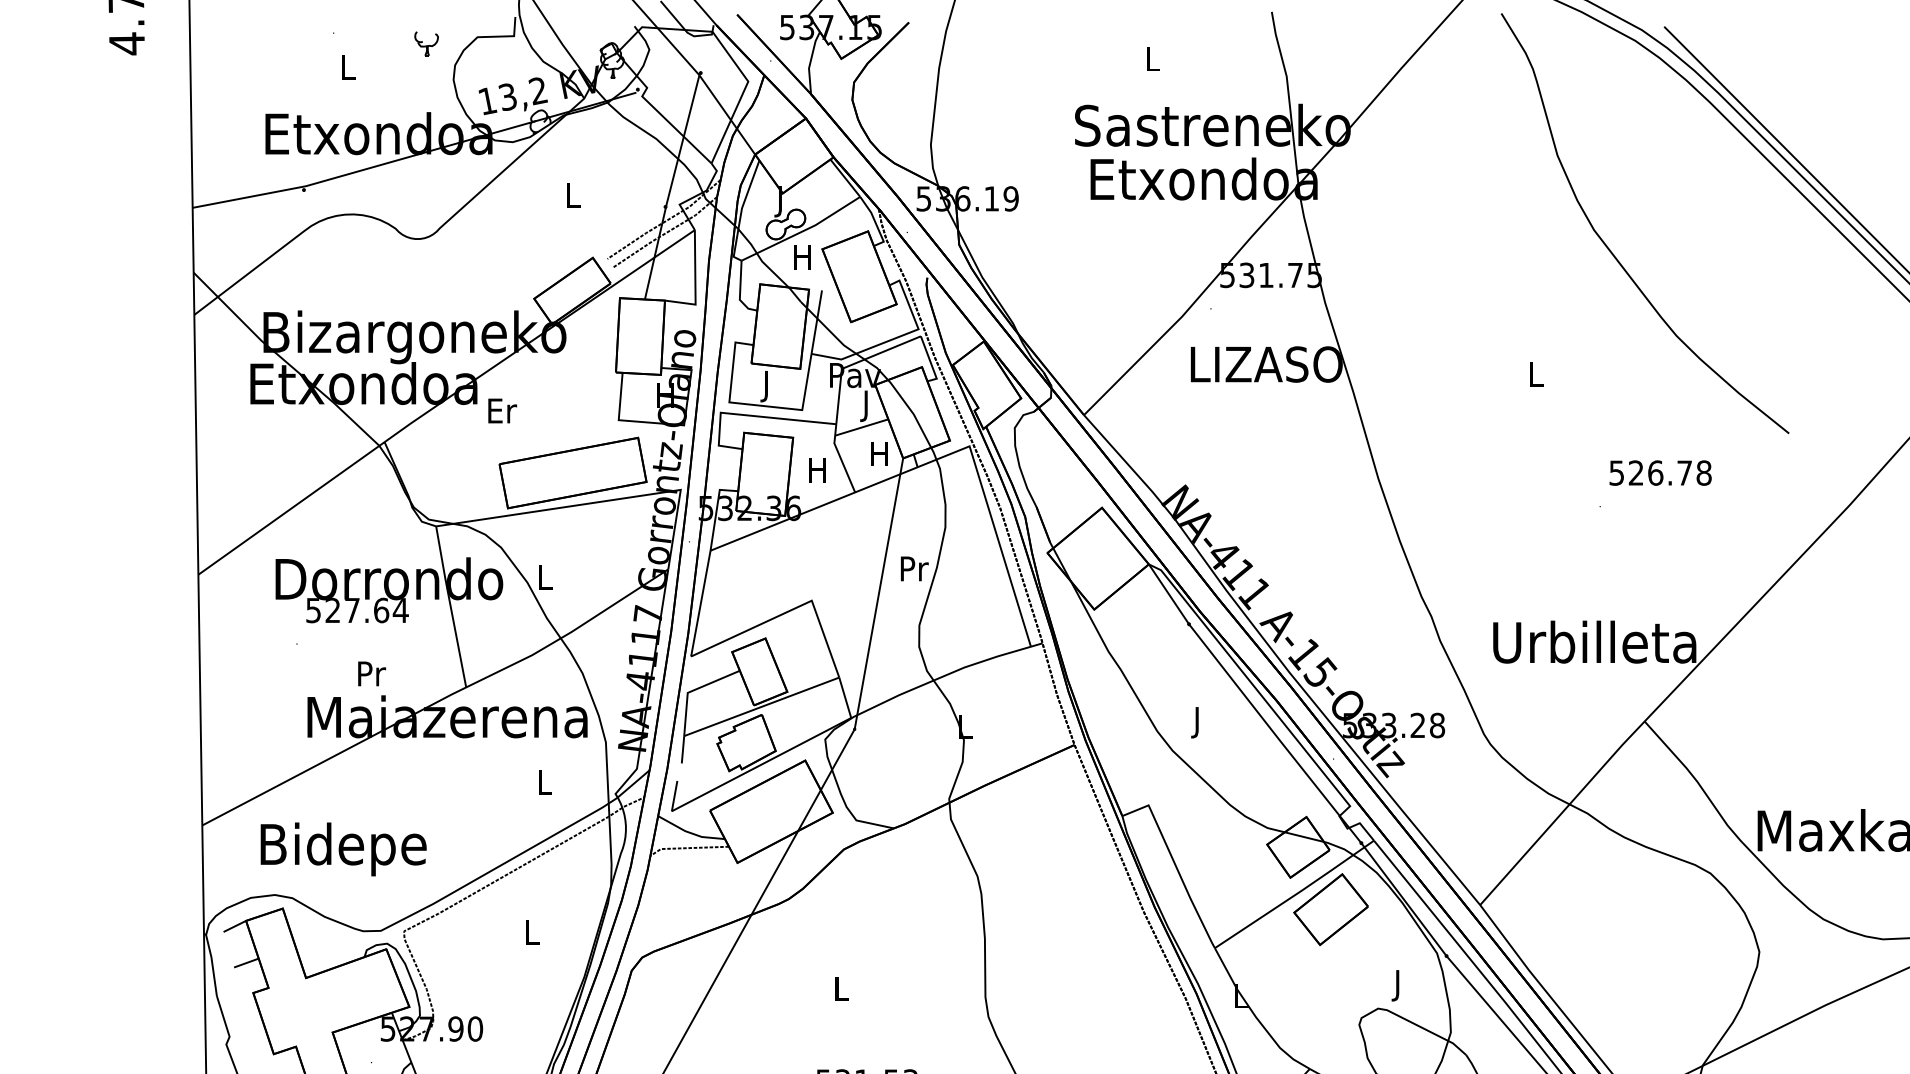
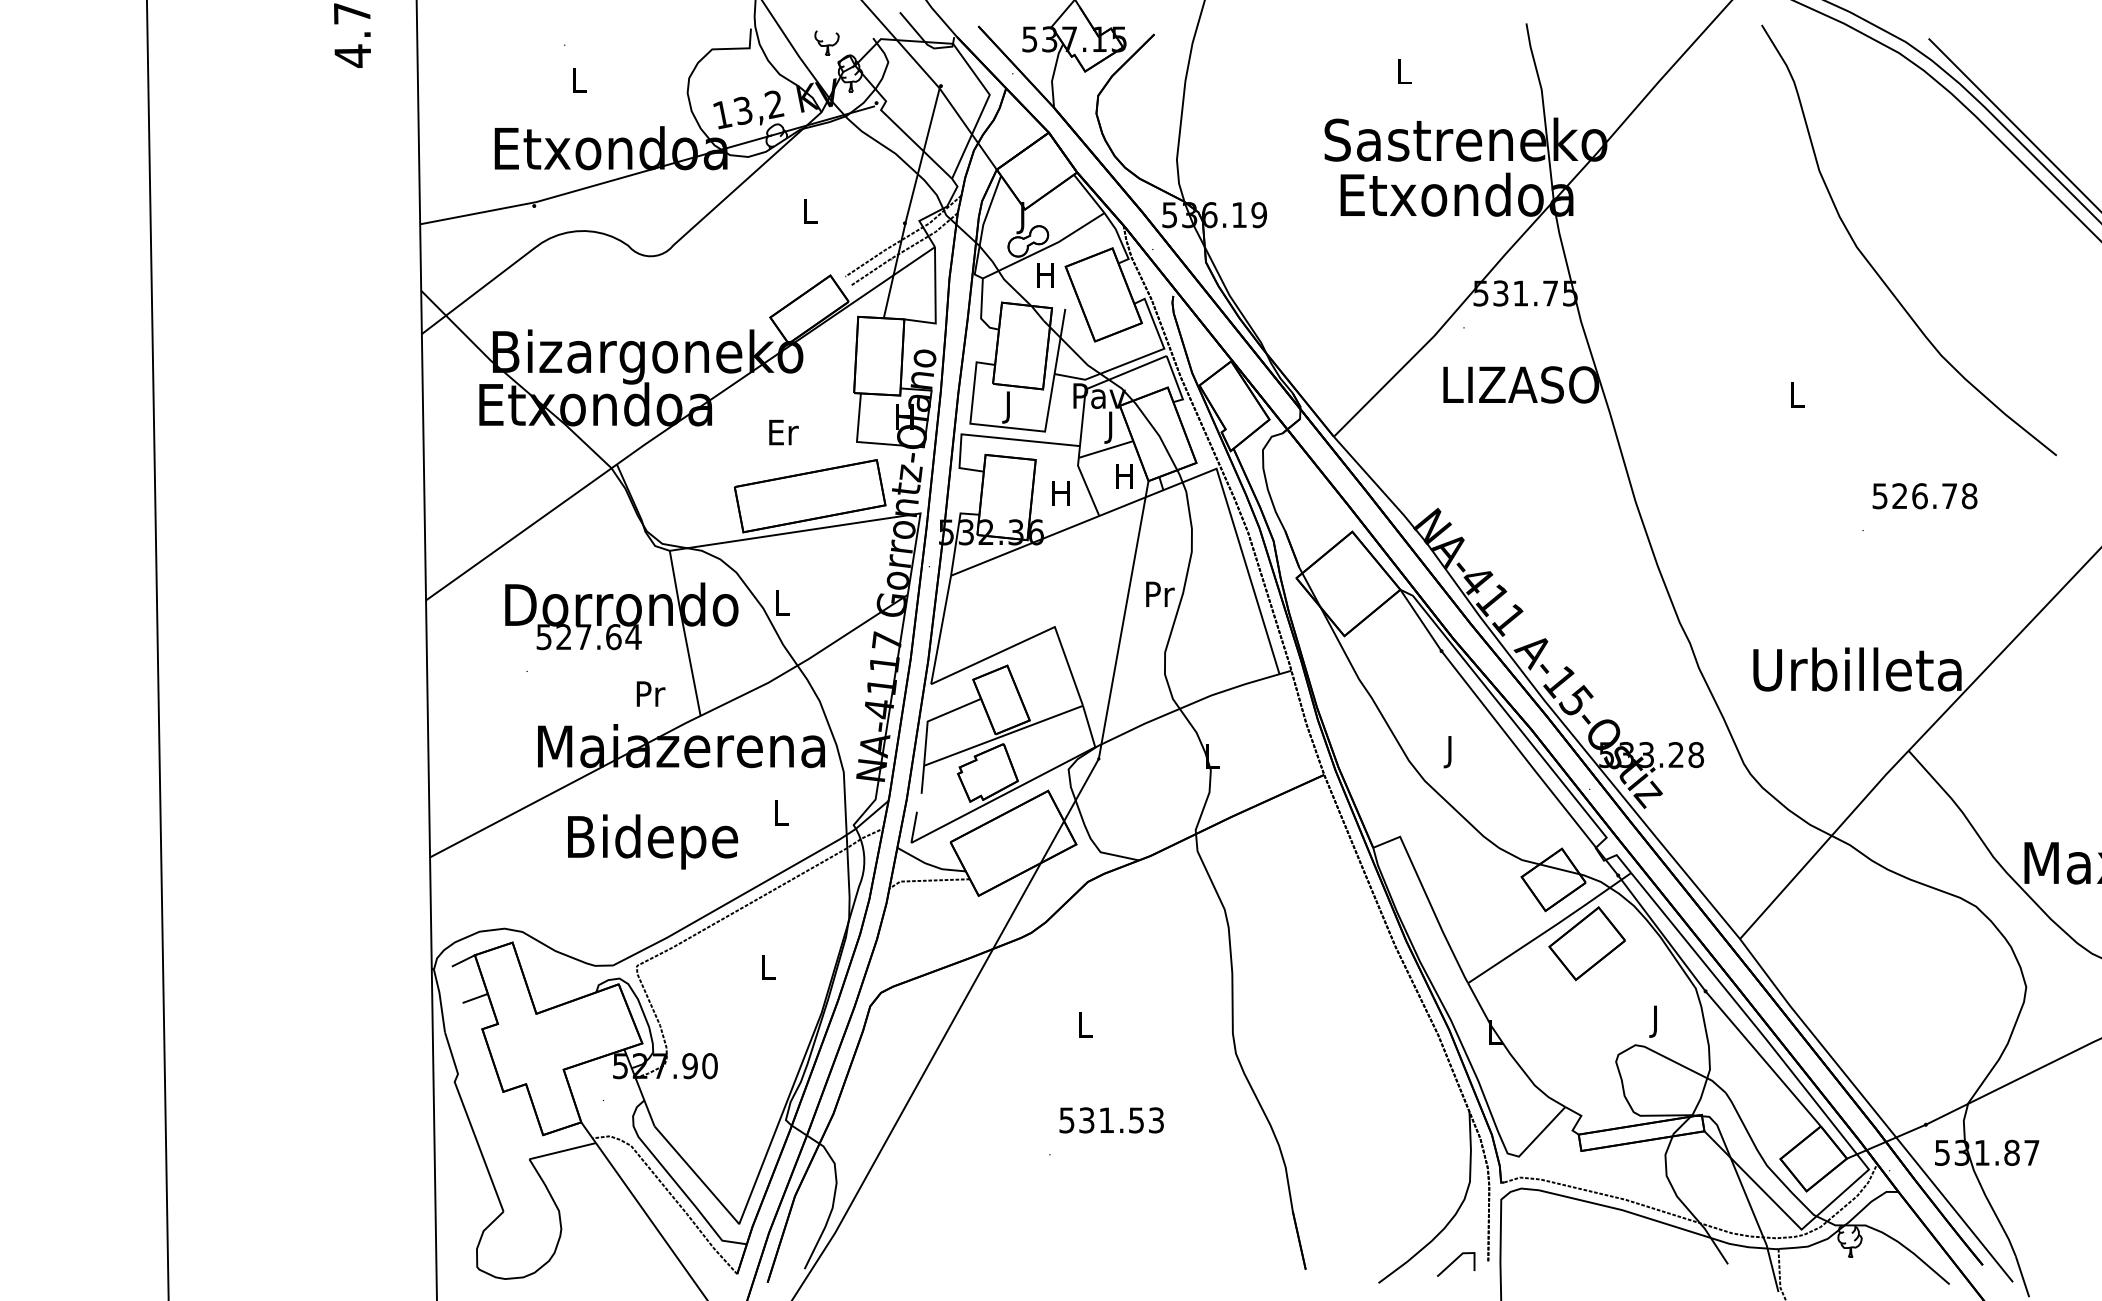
part: (426, 43) -> (826, 42), moved
text: (502, 410) -> (783, 432), moved
text: (371, 673) -> (650, 693), moved
text: (344, 848) -> (653, 841), moved

